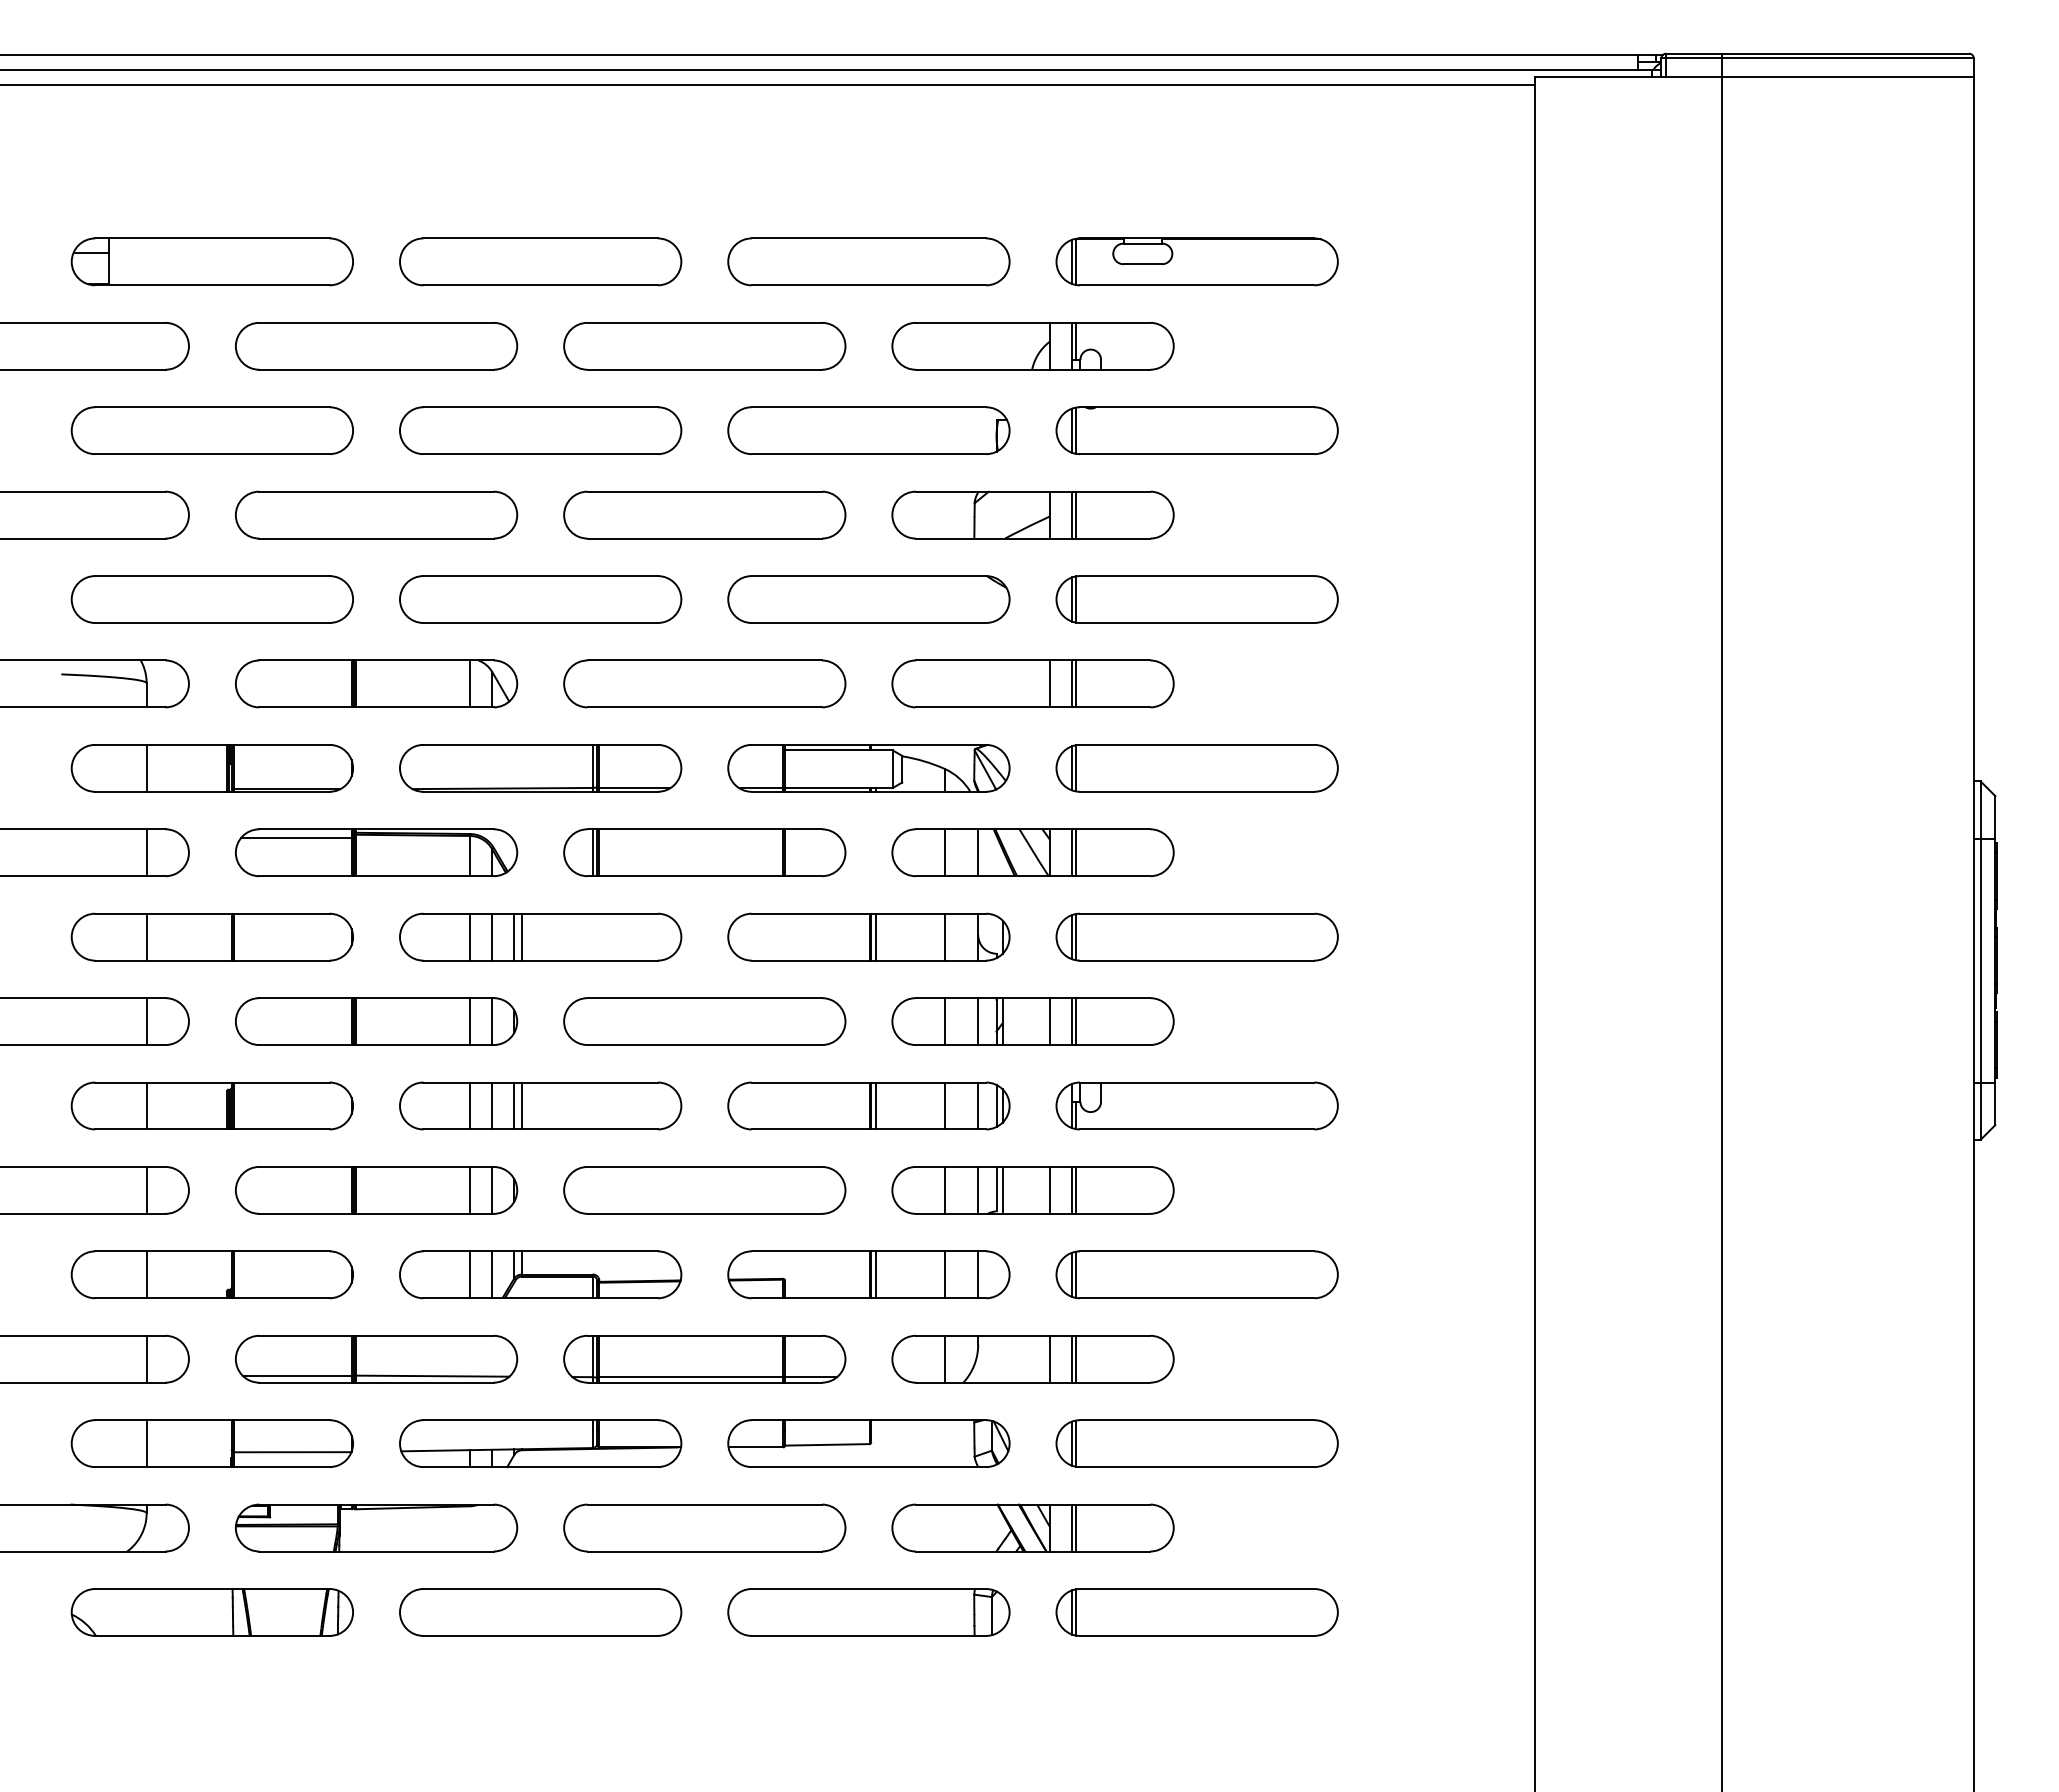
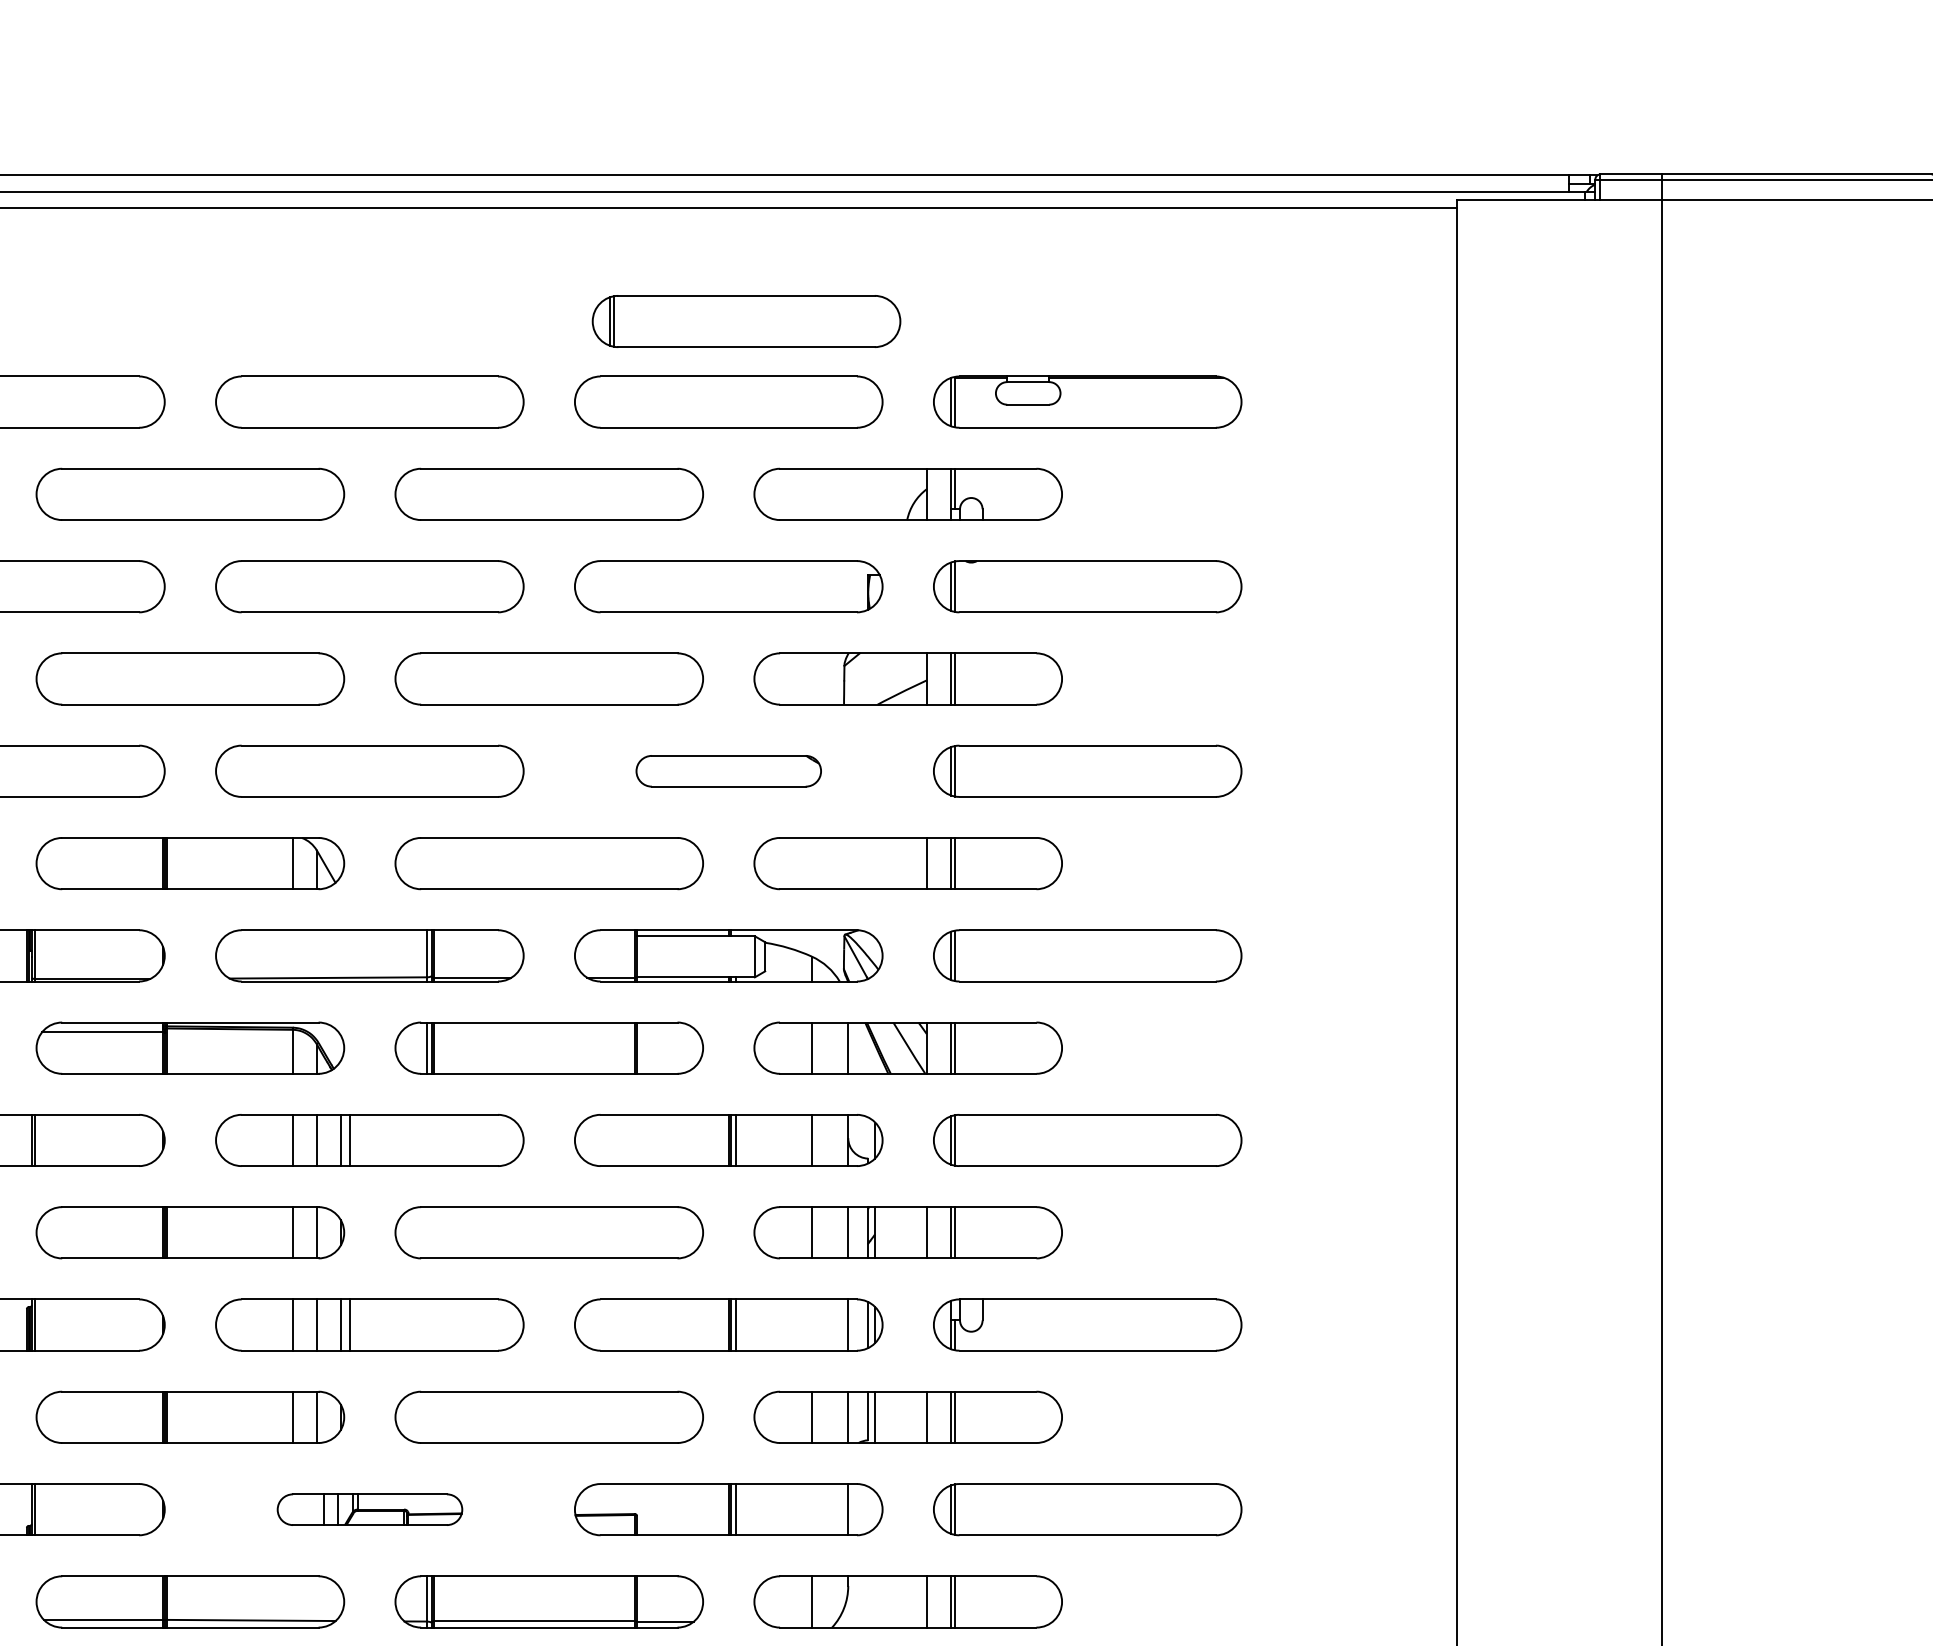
part: (884, 187) -> (745, 320), added
part: (868, 599) -> (728, 771), size x0.6
line: (944, 1105) -> (811, 1324), removed
part: (540, 1274) -> (369, 1509), size x0.6
line: (944, 1274) -> (811, 1509), removed

